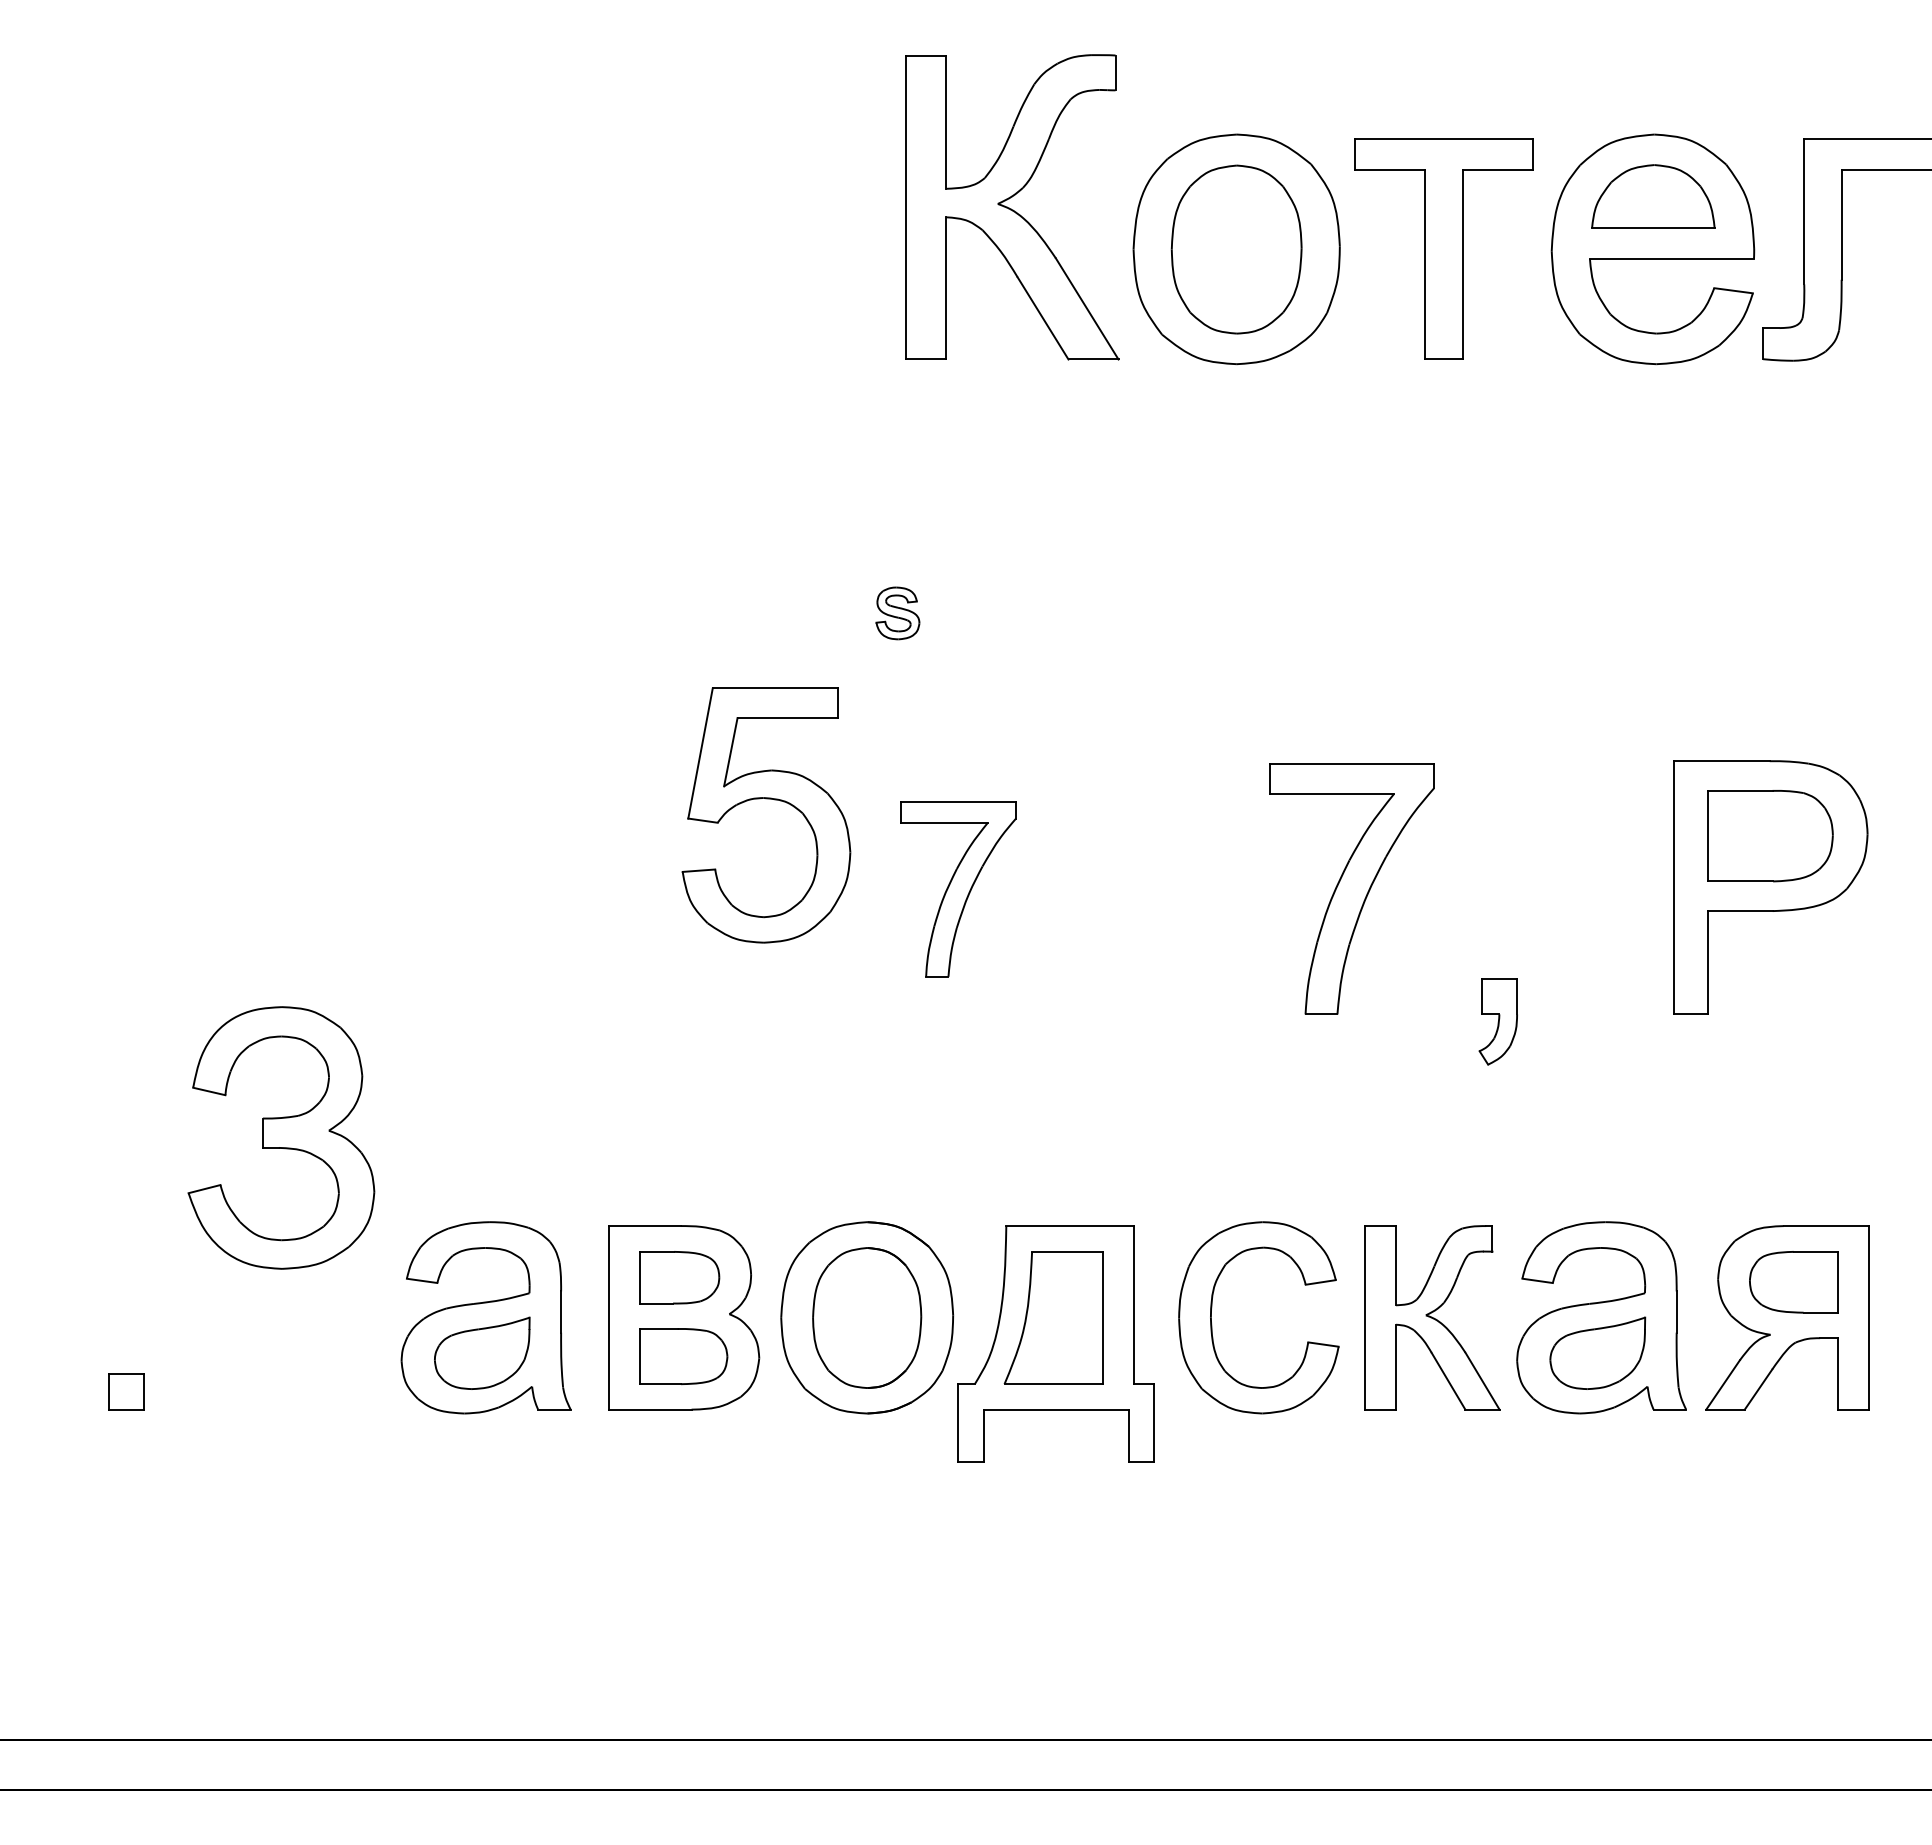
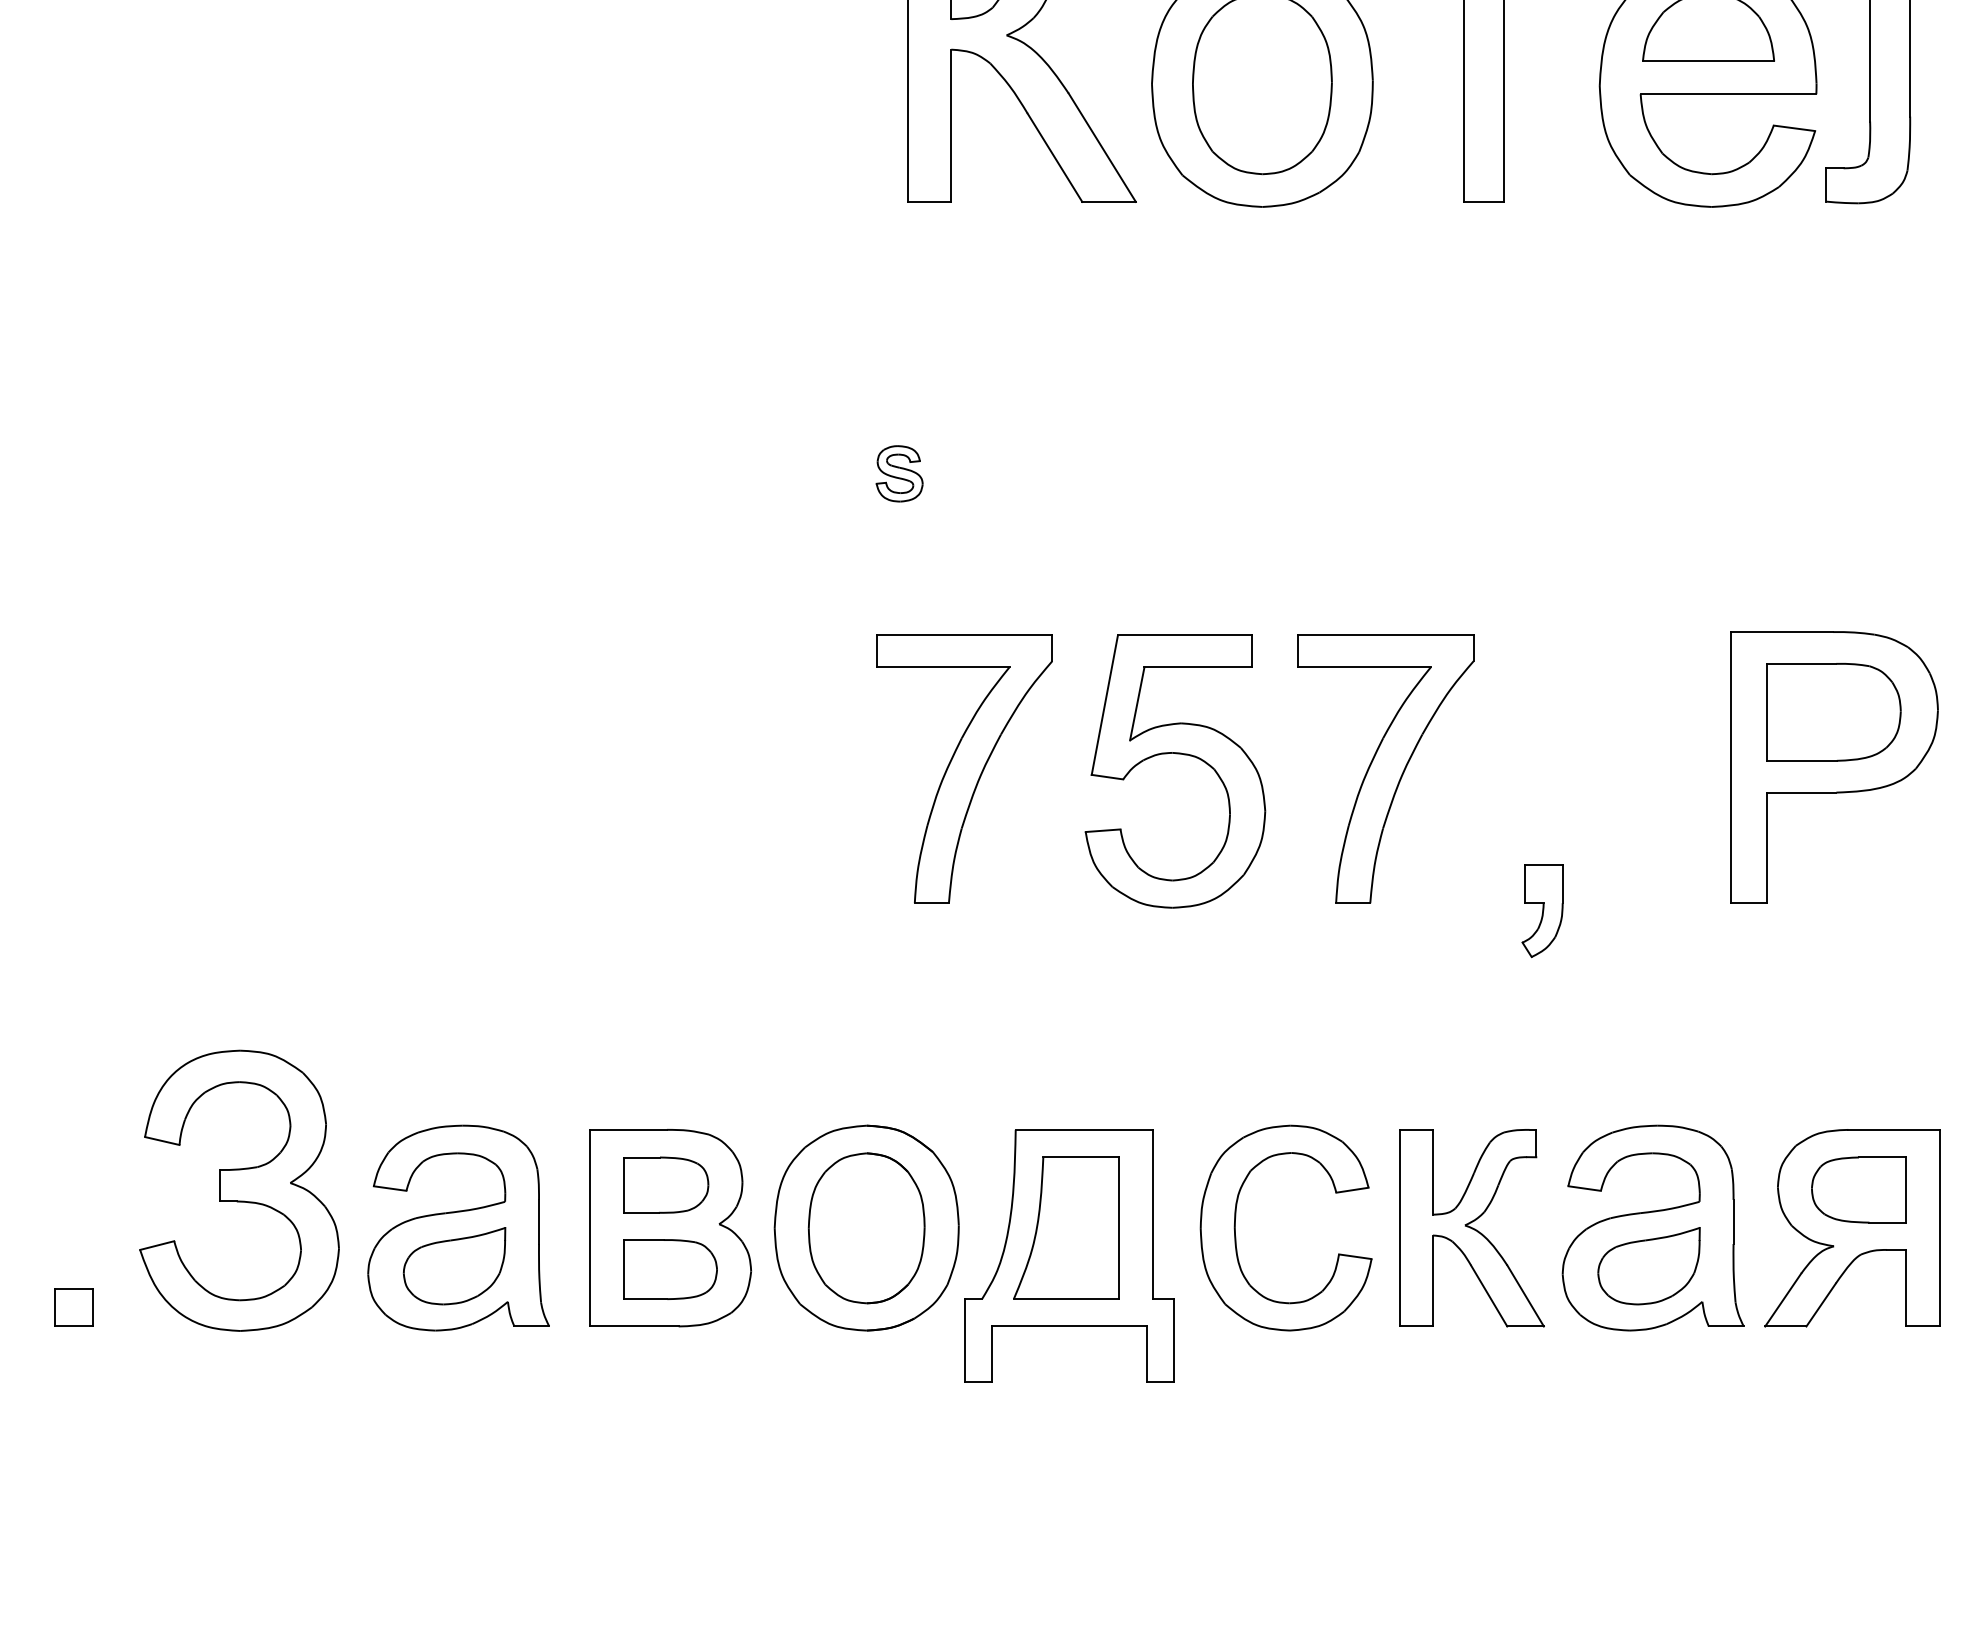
part: (766, 799) -> (1175, 754), moved
part: (958, 888) -> (964, 768), size x1.43
part: (281, 1137) -> (239, 1190), moved

